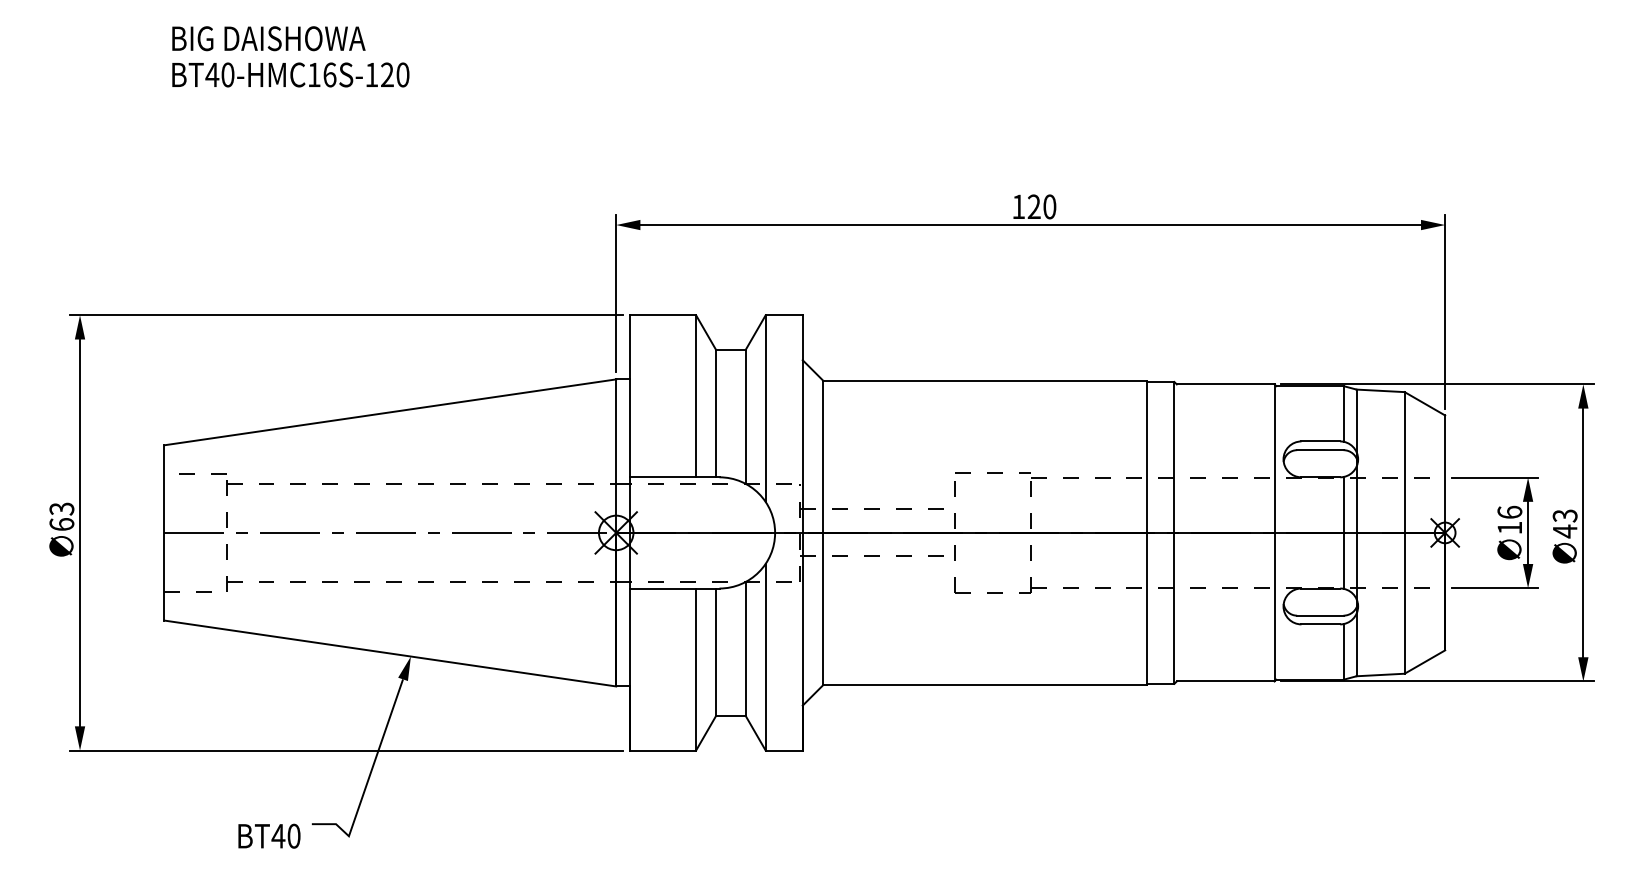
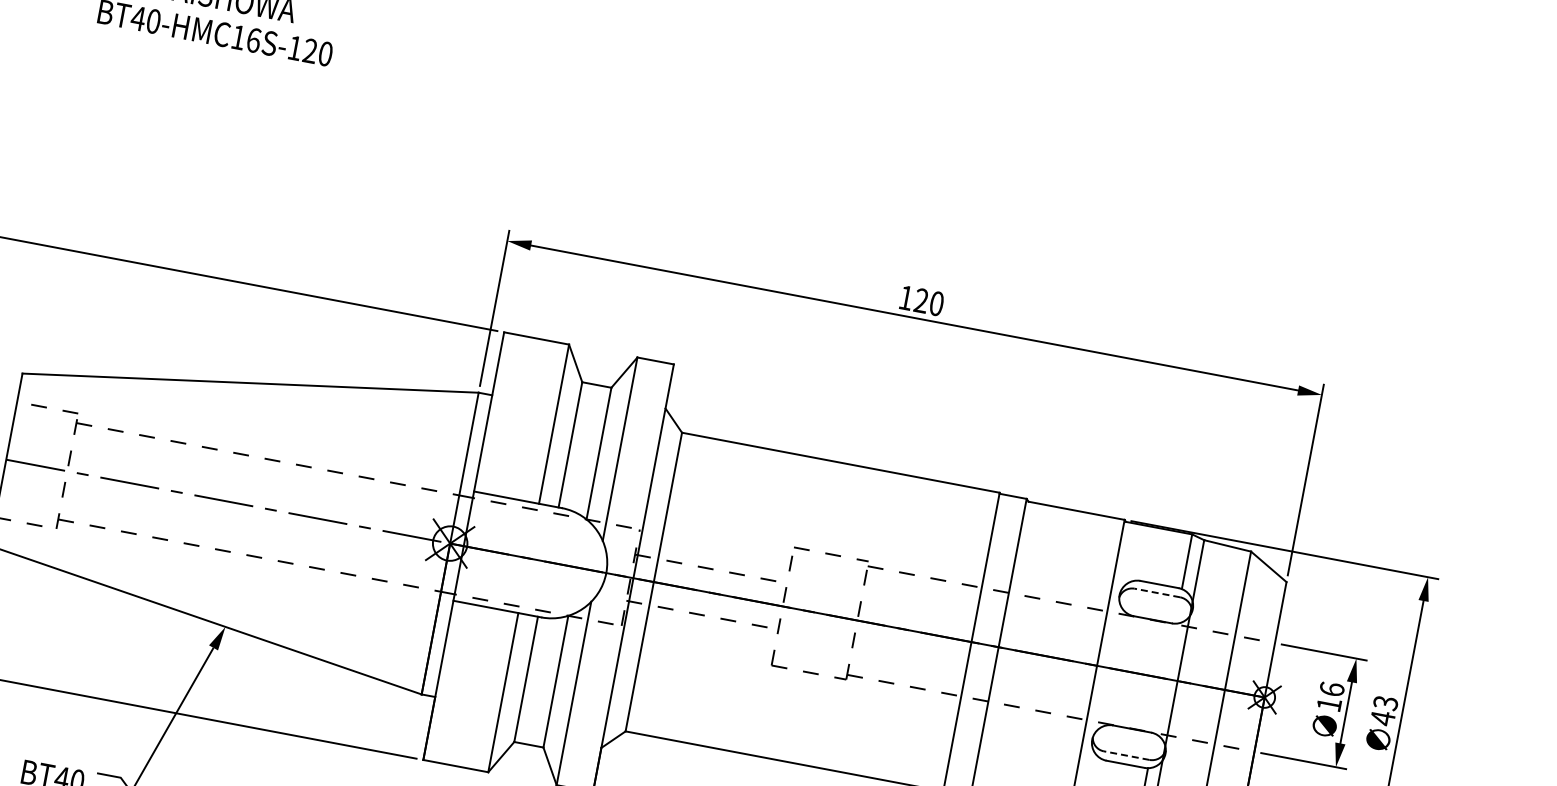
line: (1319, 450) -> (1156, 593), solid -> dashed
line: (1343, 532) -> (1164, 678), removed
line: (1319, 615) -> (1125, 755), solid -> dashed

